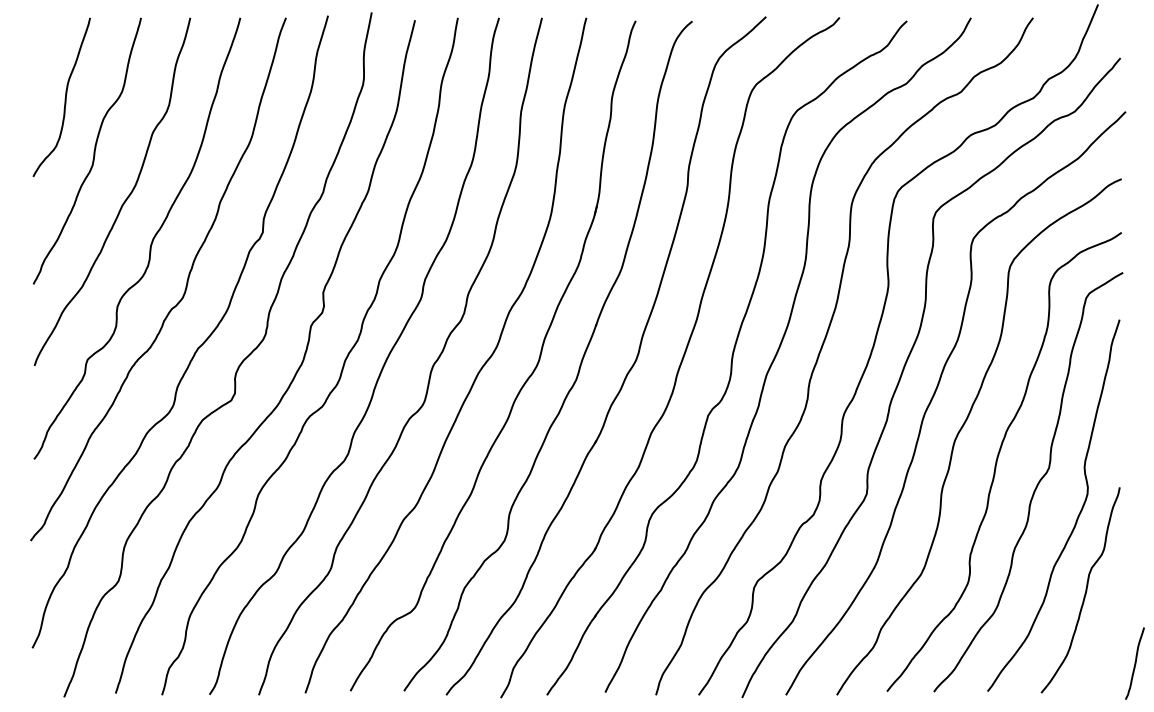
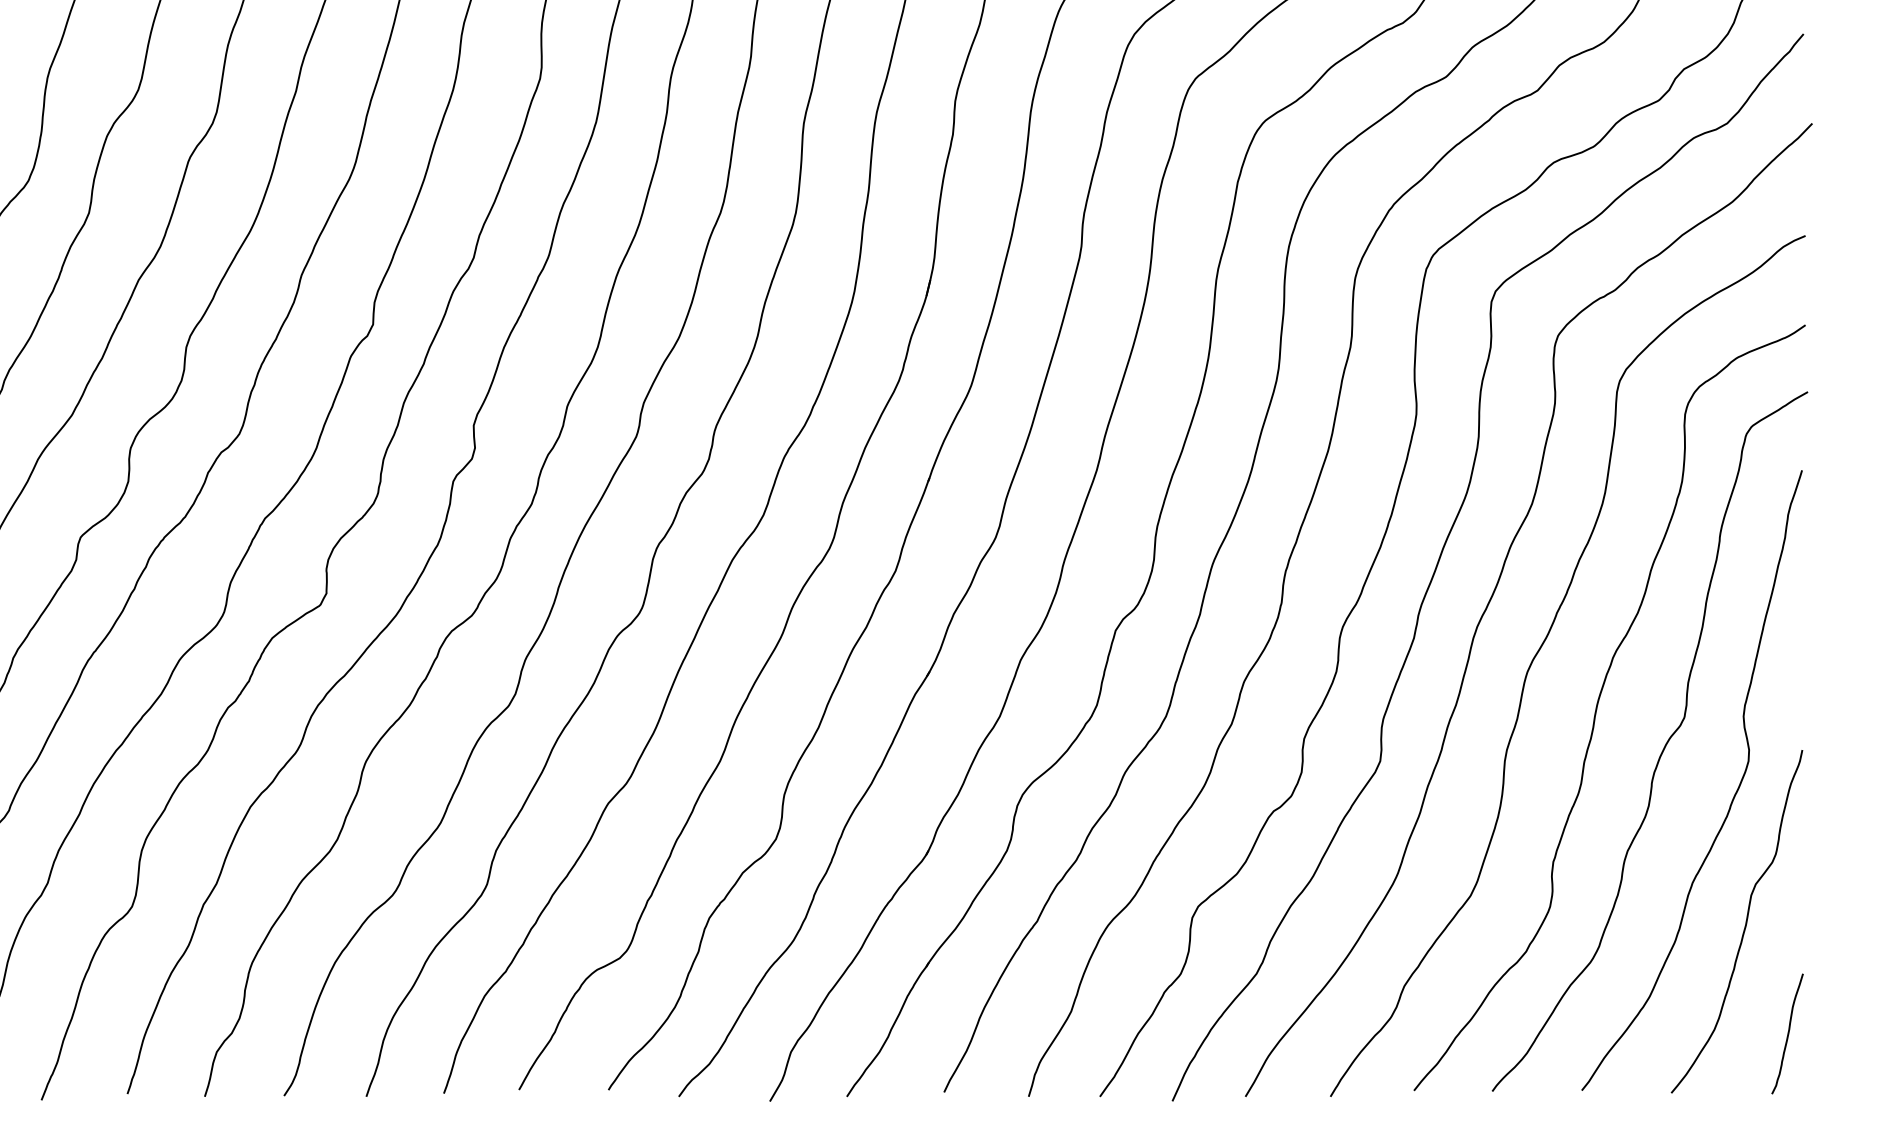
curve: (1134, 663) -> (1786, 1033), moved

